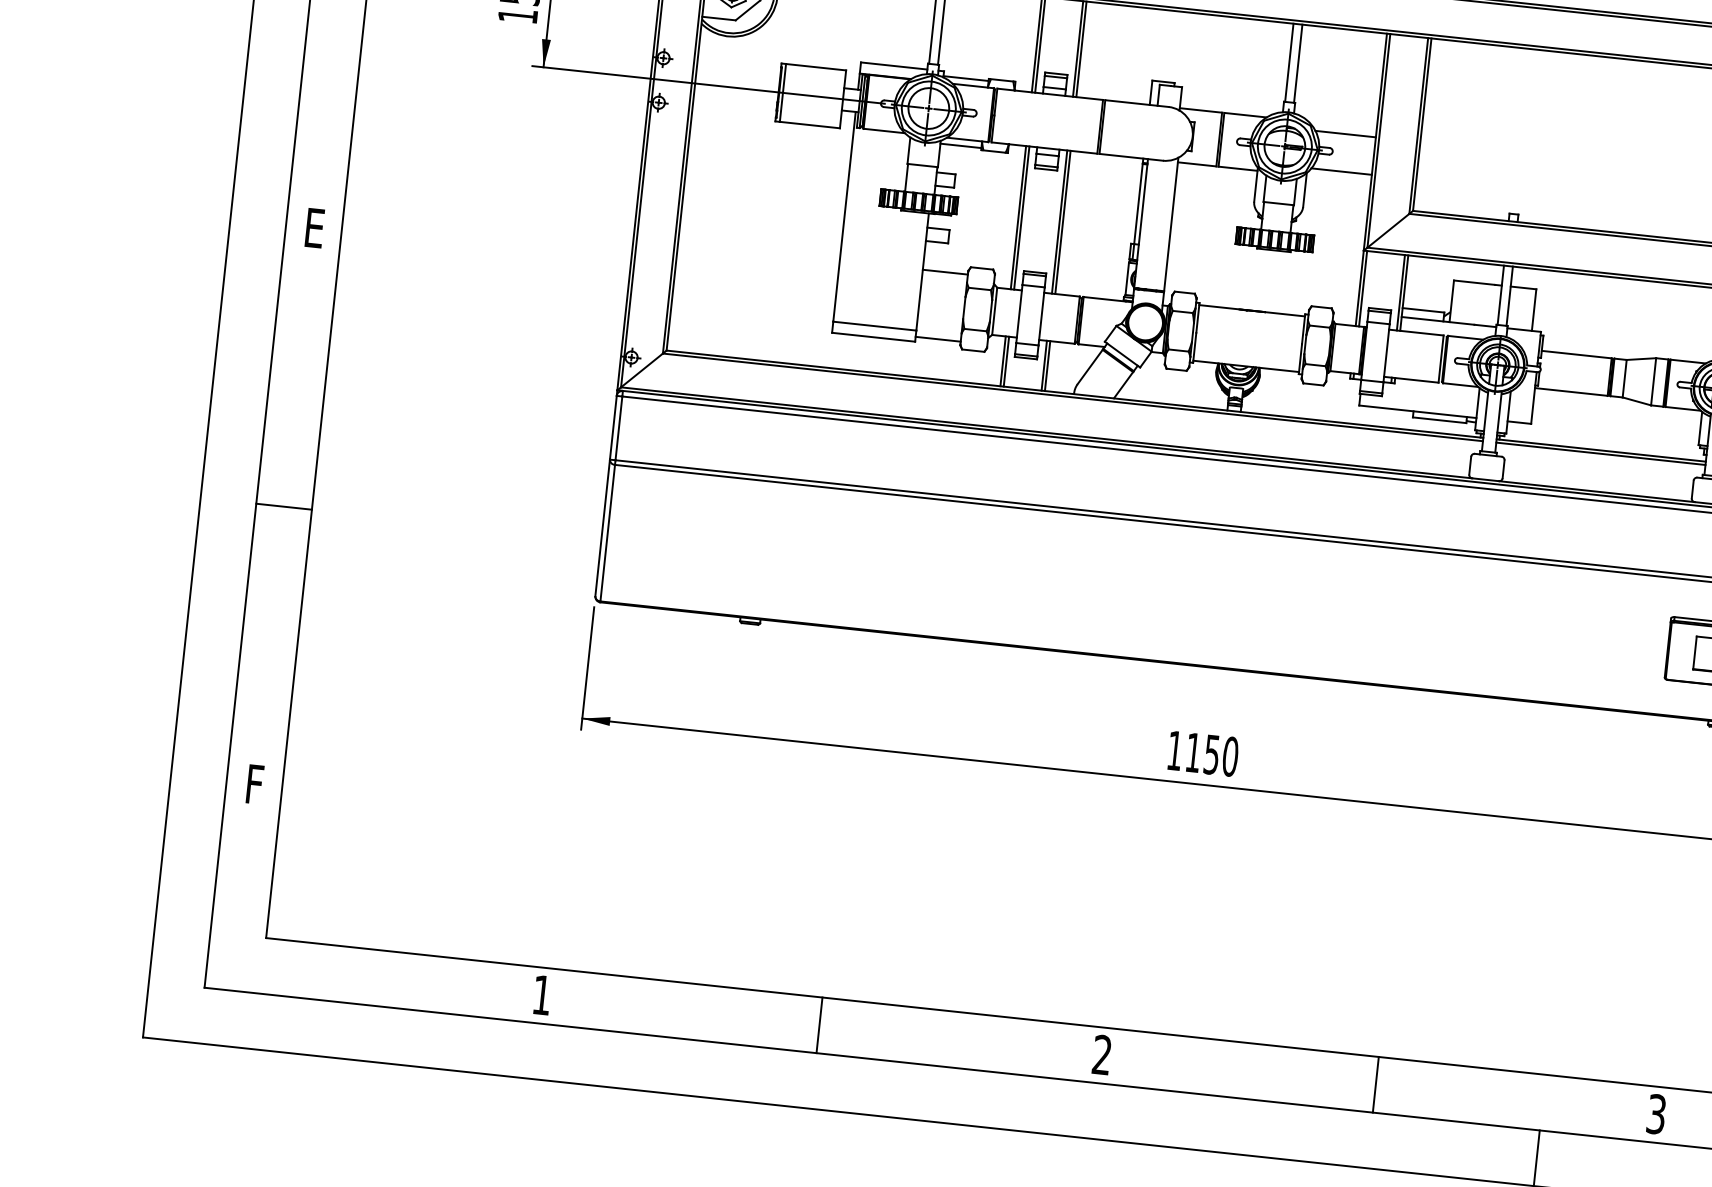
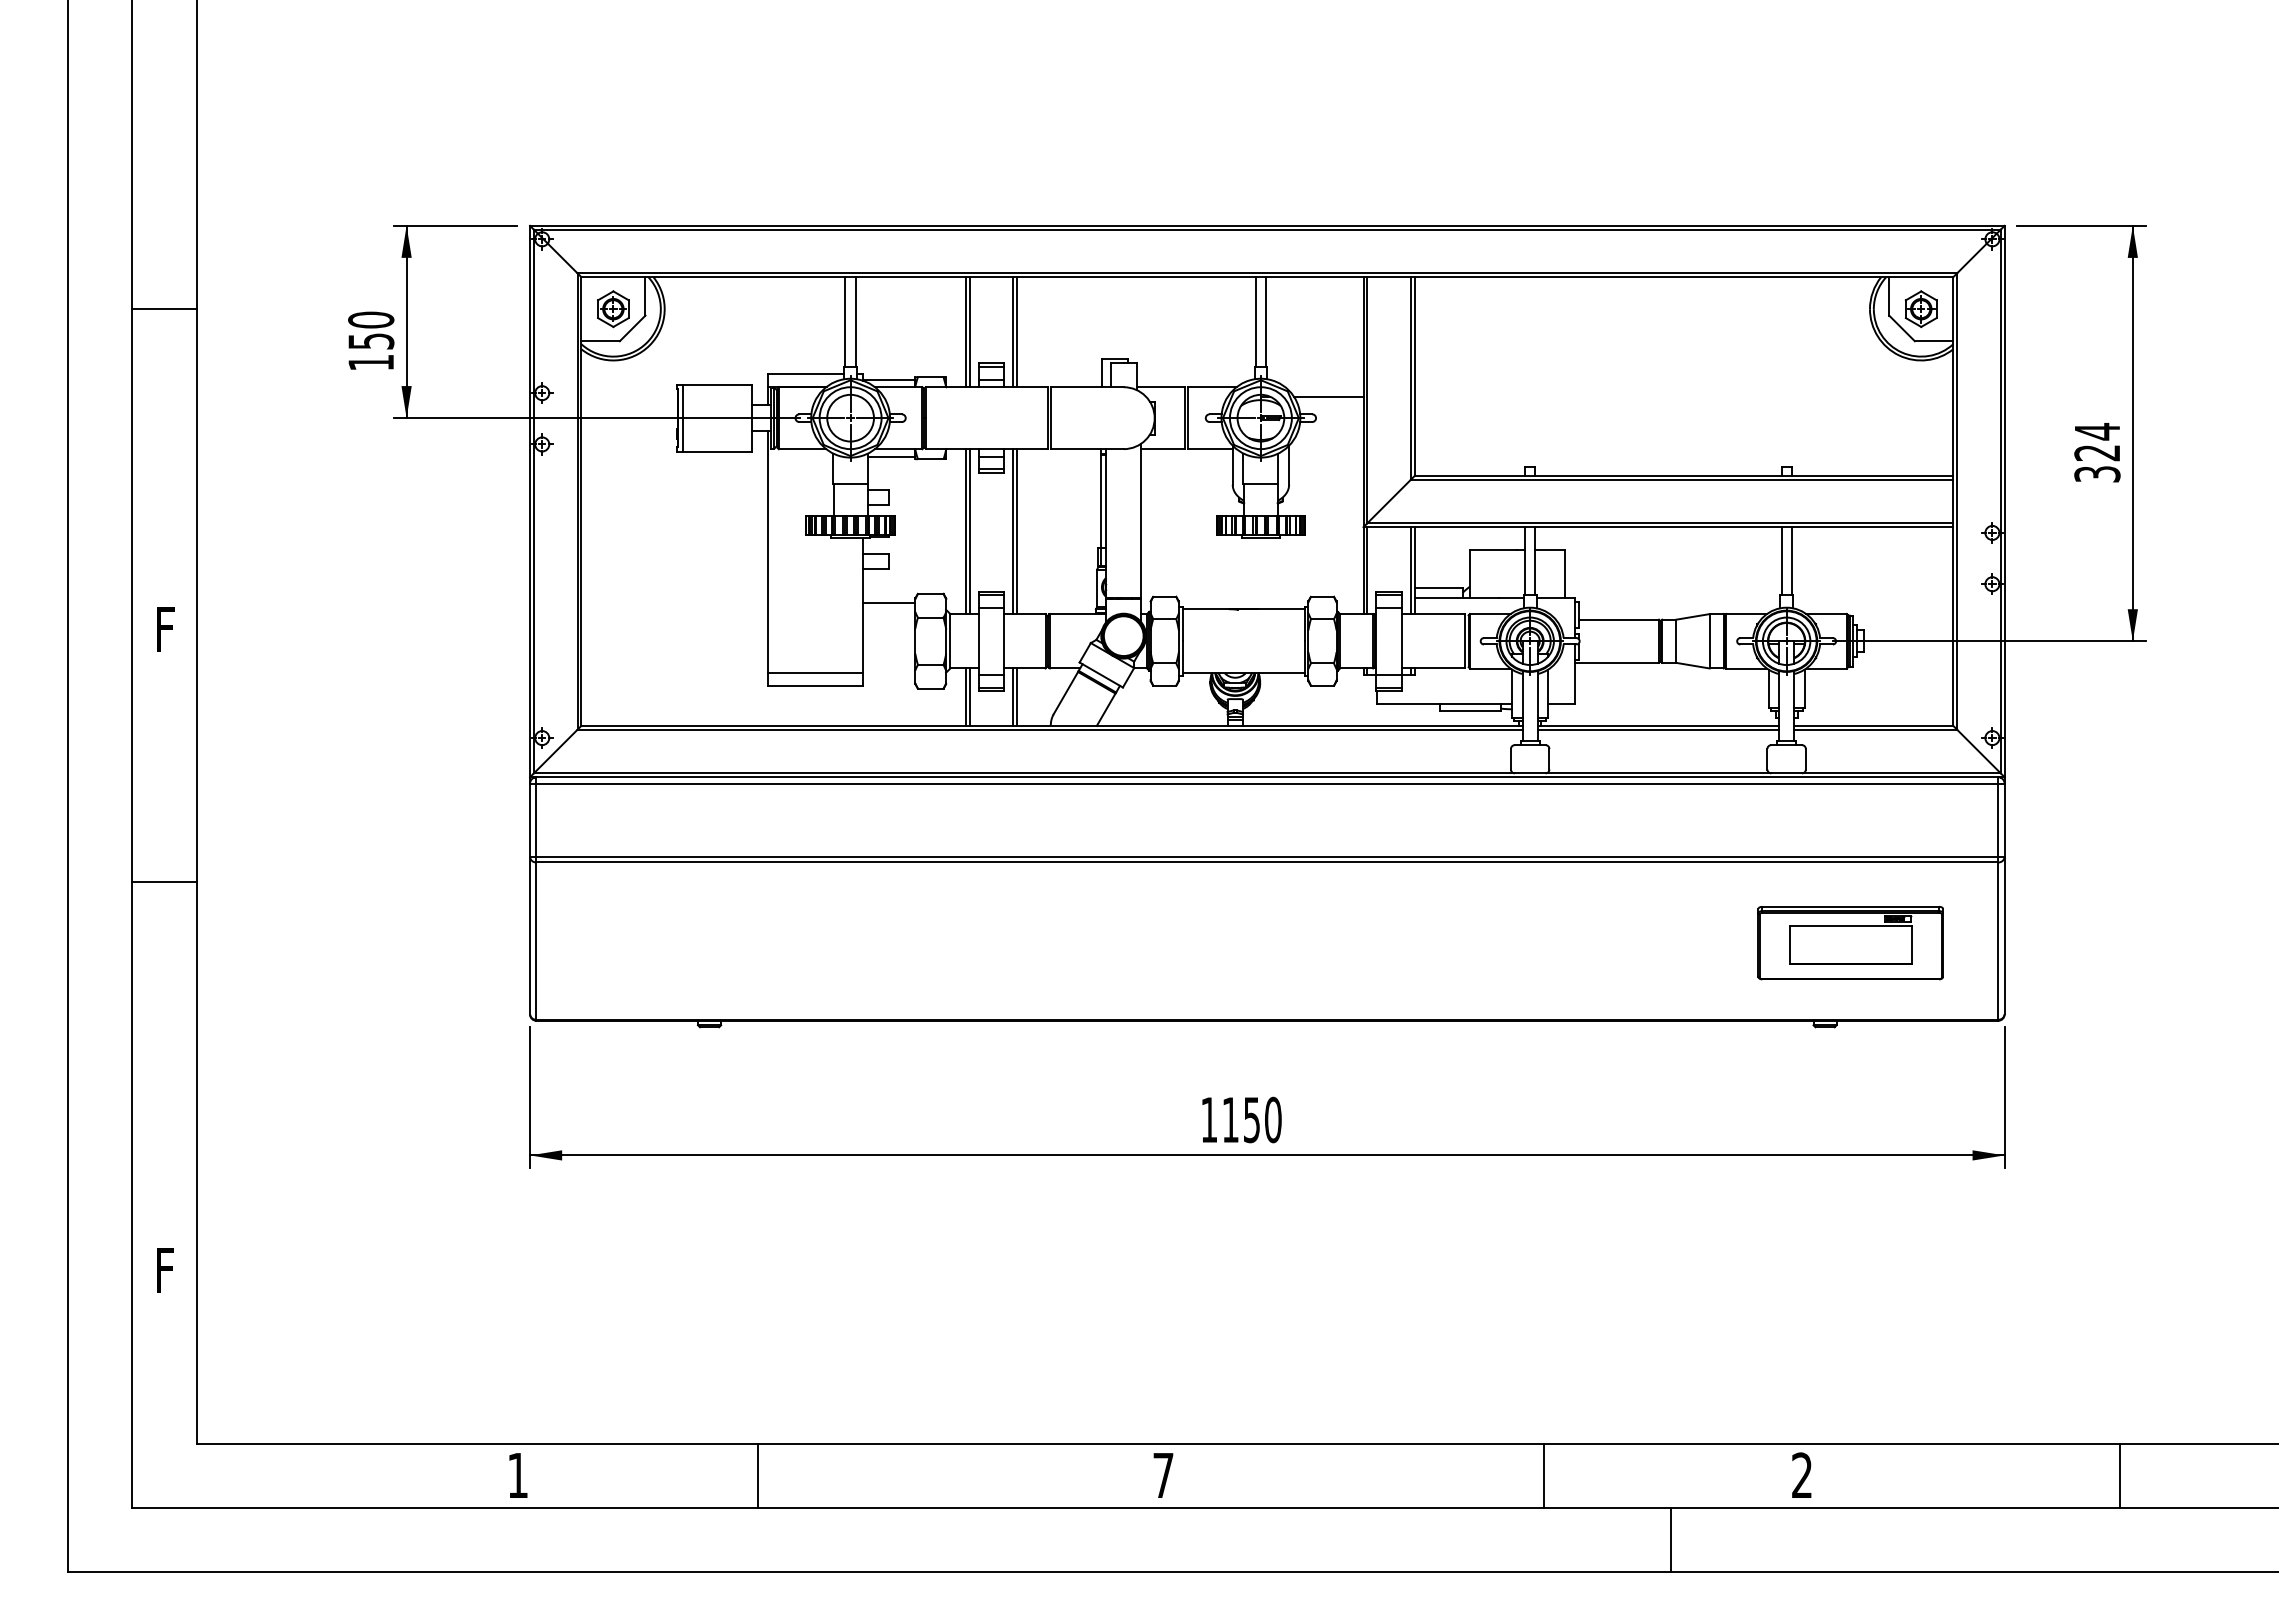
line: (1341, 171) -> (1328, 439), removed
text: (314, 228) -> (165, 629), E -> F
line: (938, 338) -> (889, 679), removed
line: (284, 506) -> (164, 882), moved
line: (819, 1025) -> (757, 1476), moved
text: (1102, 1054) -> (1163, 1474), 2 -> 7
line: (1375, 1085) -> (1543, 1476), moved
text: (1656, 1114) -> (1802, 1475), 3 -> 2

